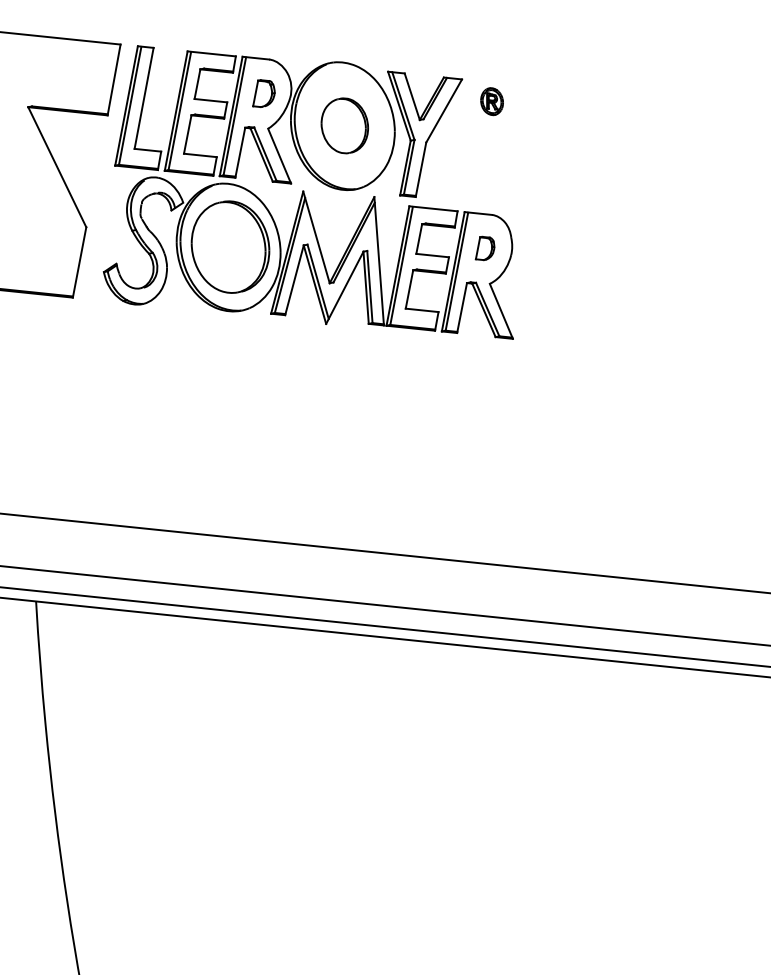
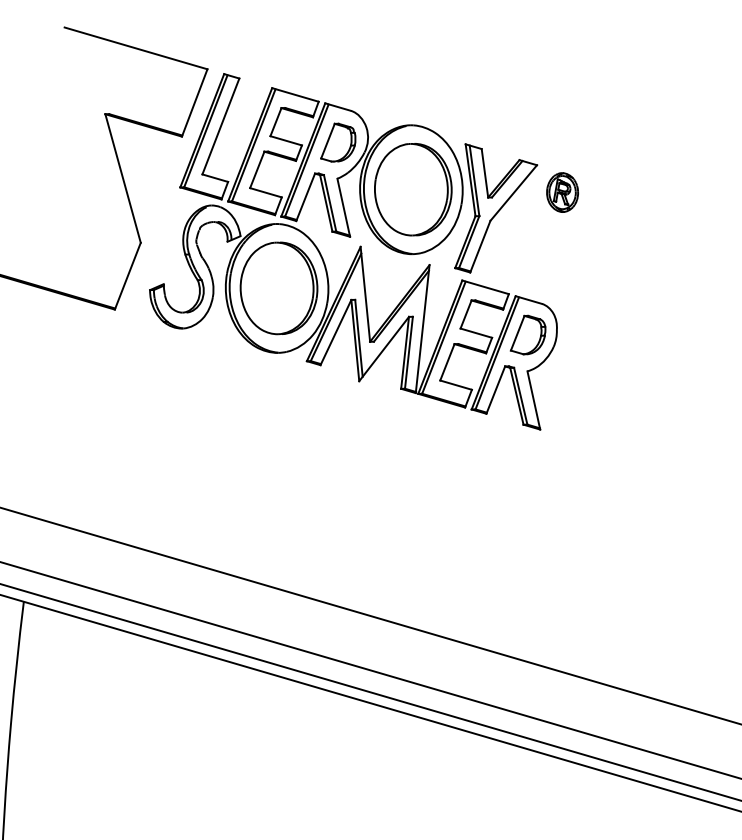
part: (263, 93) -> (339, 143), size x1.43
part: (491, 101) -> (562, 192), size x1.43
part: (344, 125) -> (413, 189), size x1.67
part: (484, 248) -> (528, 335), size x1.67

